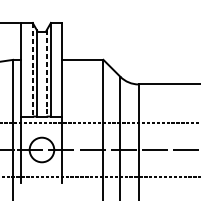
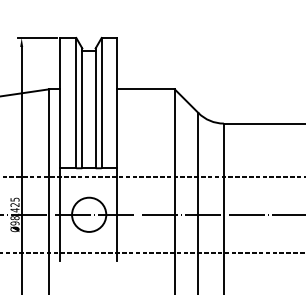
line: (32, 70) -> (76, 103), dashed -> solid
line: (46, 73) -> (95, 108), dashed -> solid

